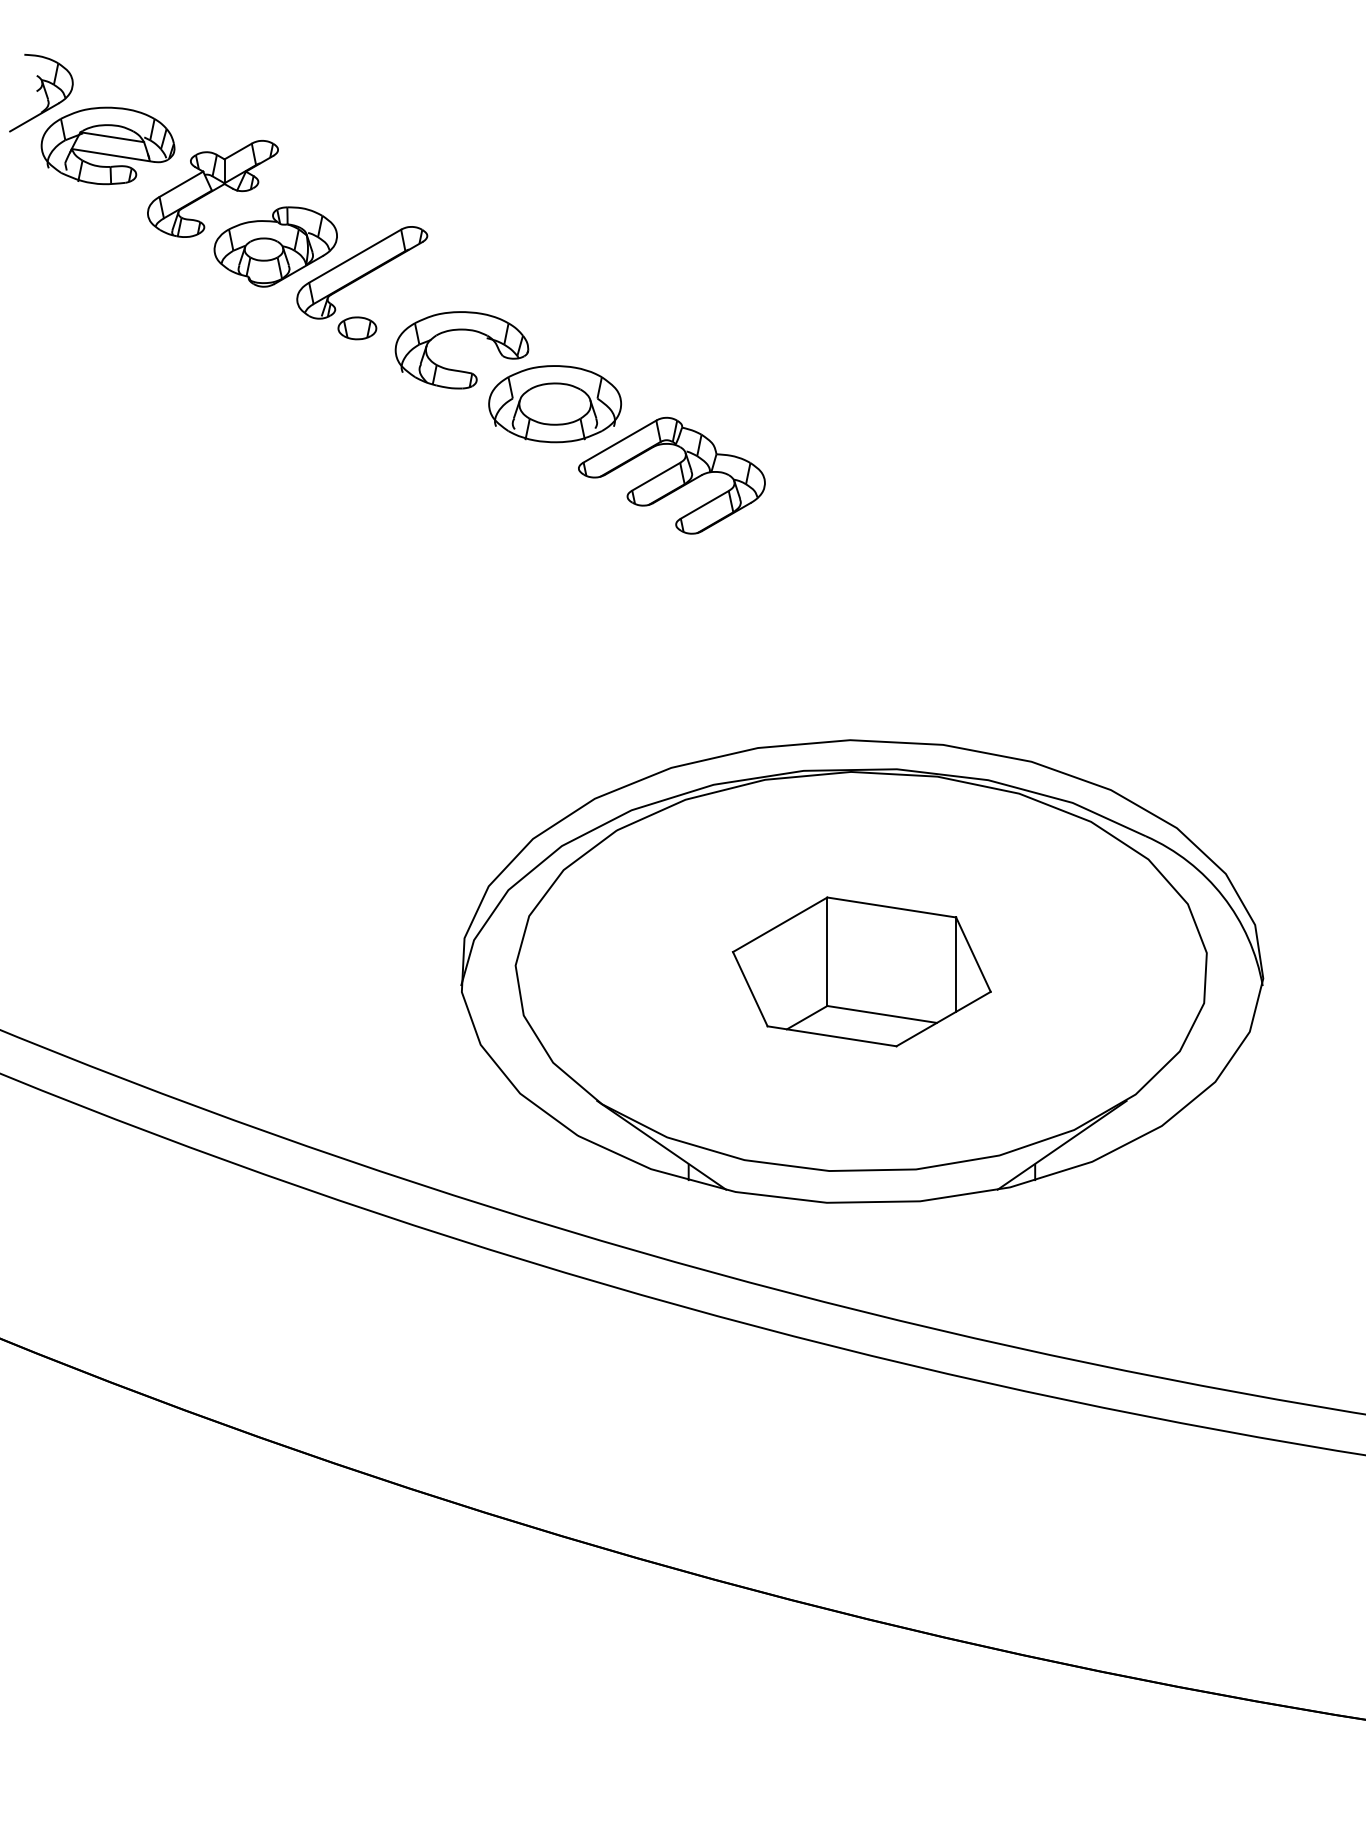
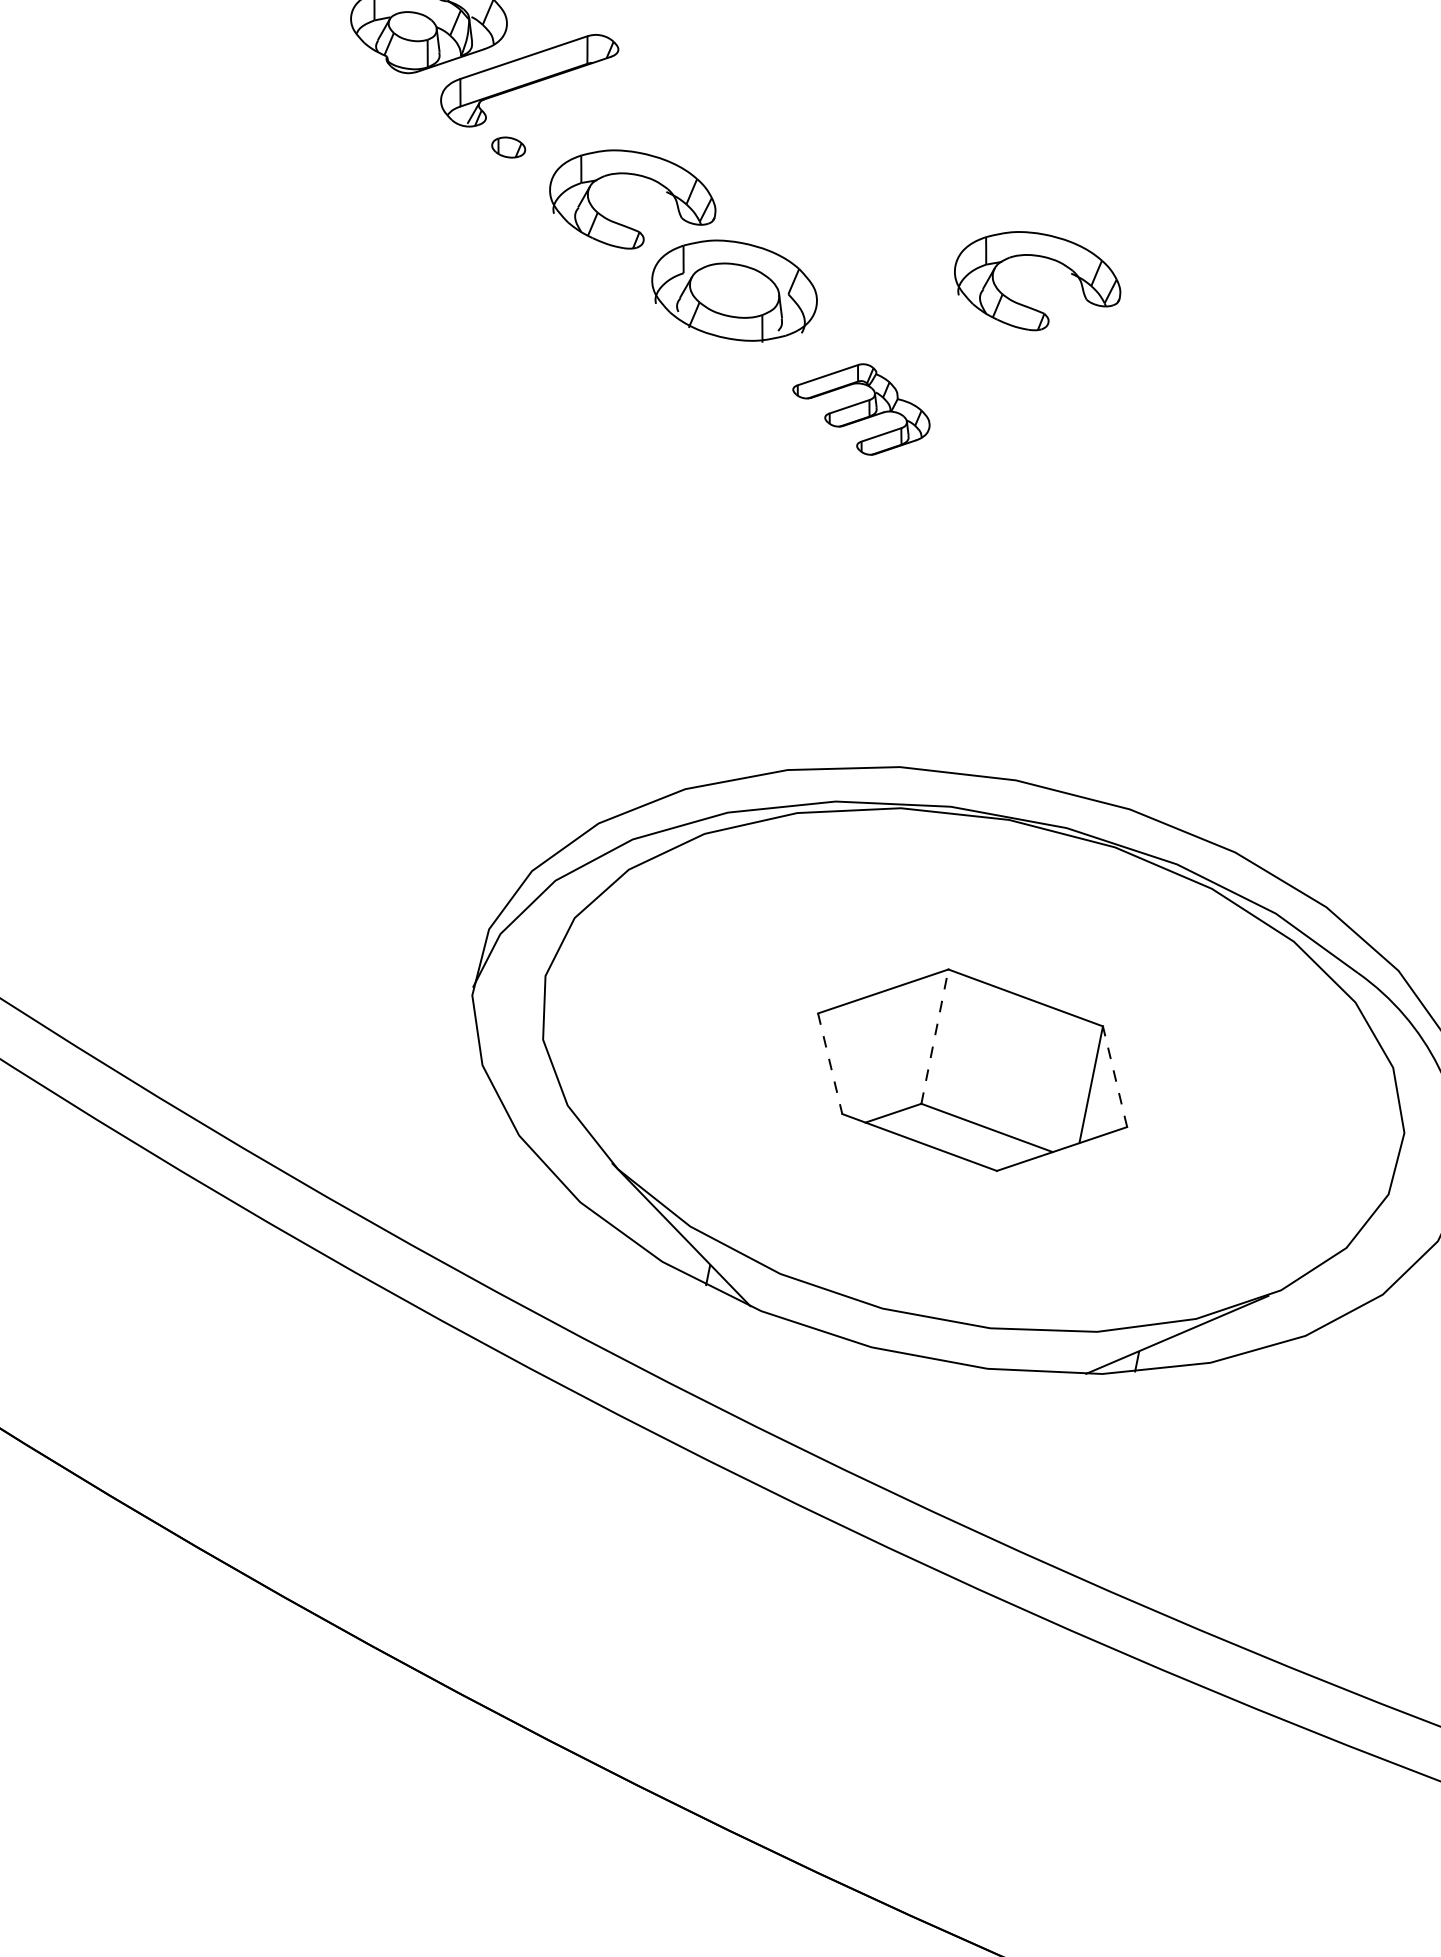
part: (357, 328) -> (508, 147), size x0.7
part: (783, 369) -> (1025, 304), added
part: (671, 475) -> (860, 408), size x0.6
line: (827, 951) -> (935, 1036), solid -> dashed
line: (973, 954) -> (1115, 1076), solid -> dashed
line: (750, 989) -> (830, 1064), solid -> dashed

